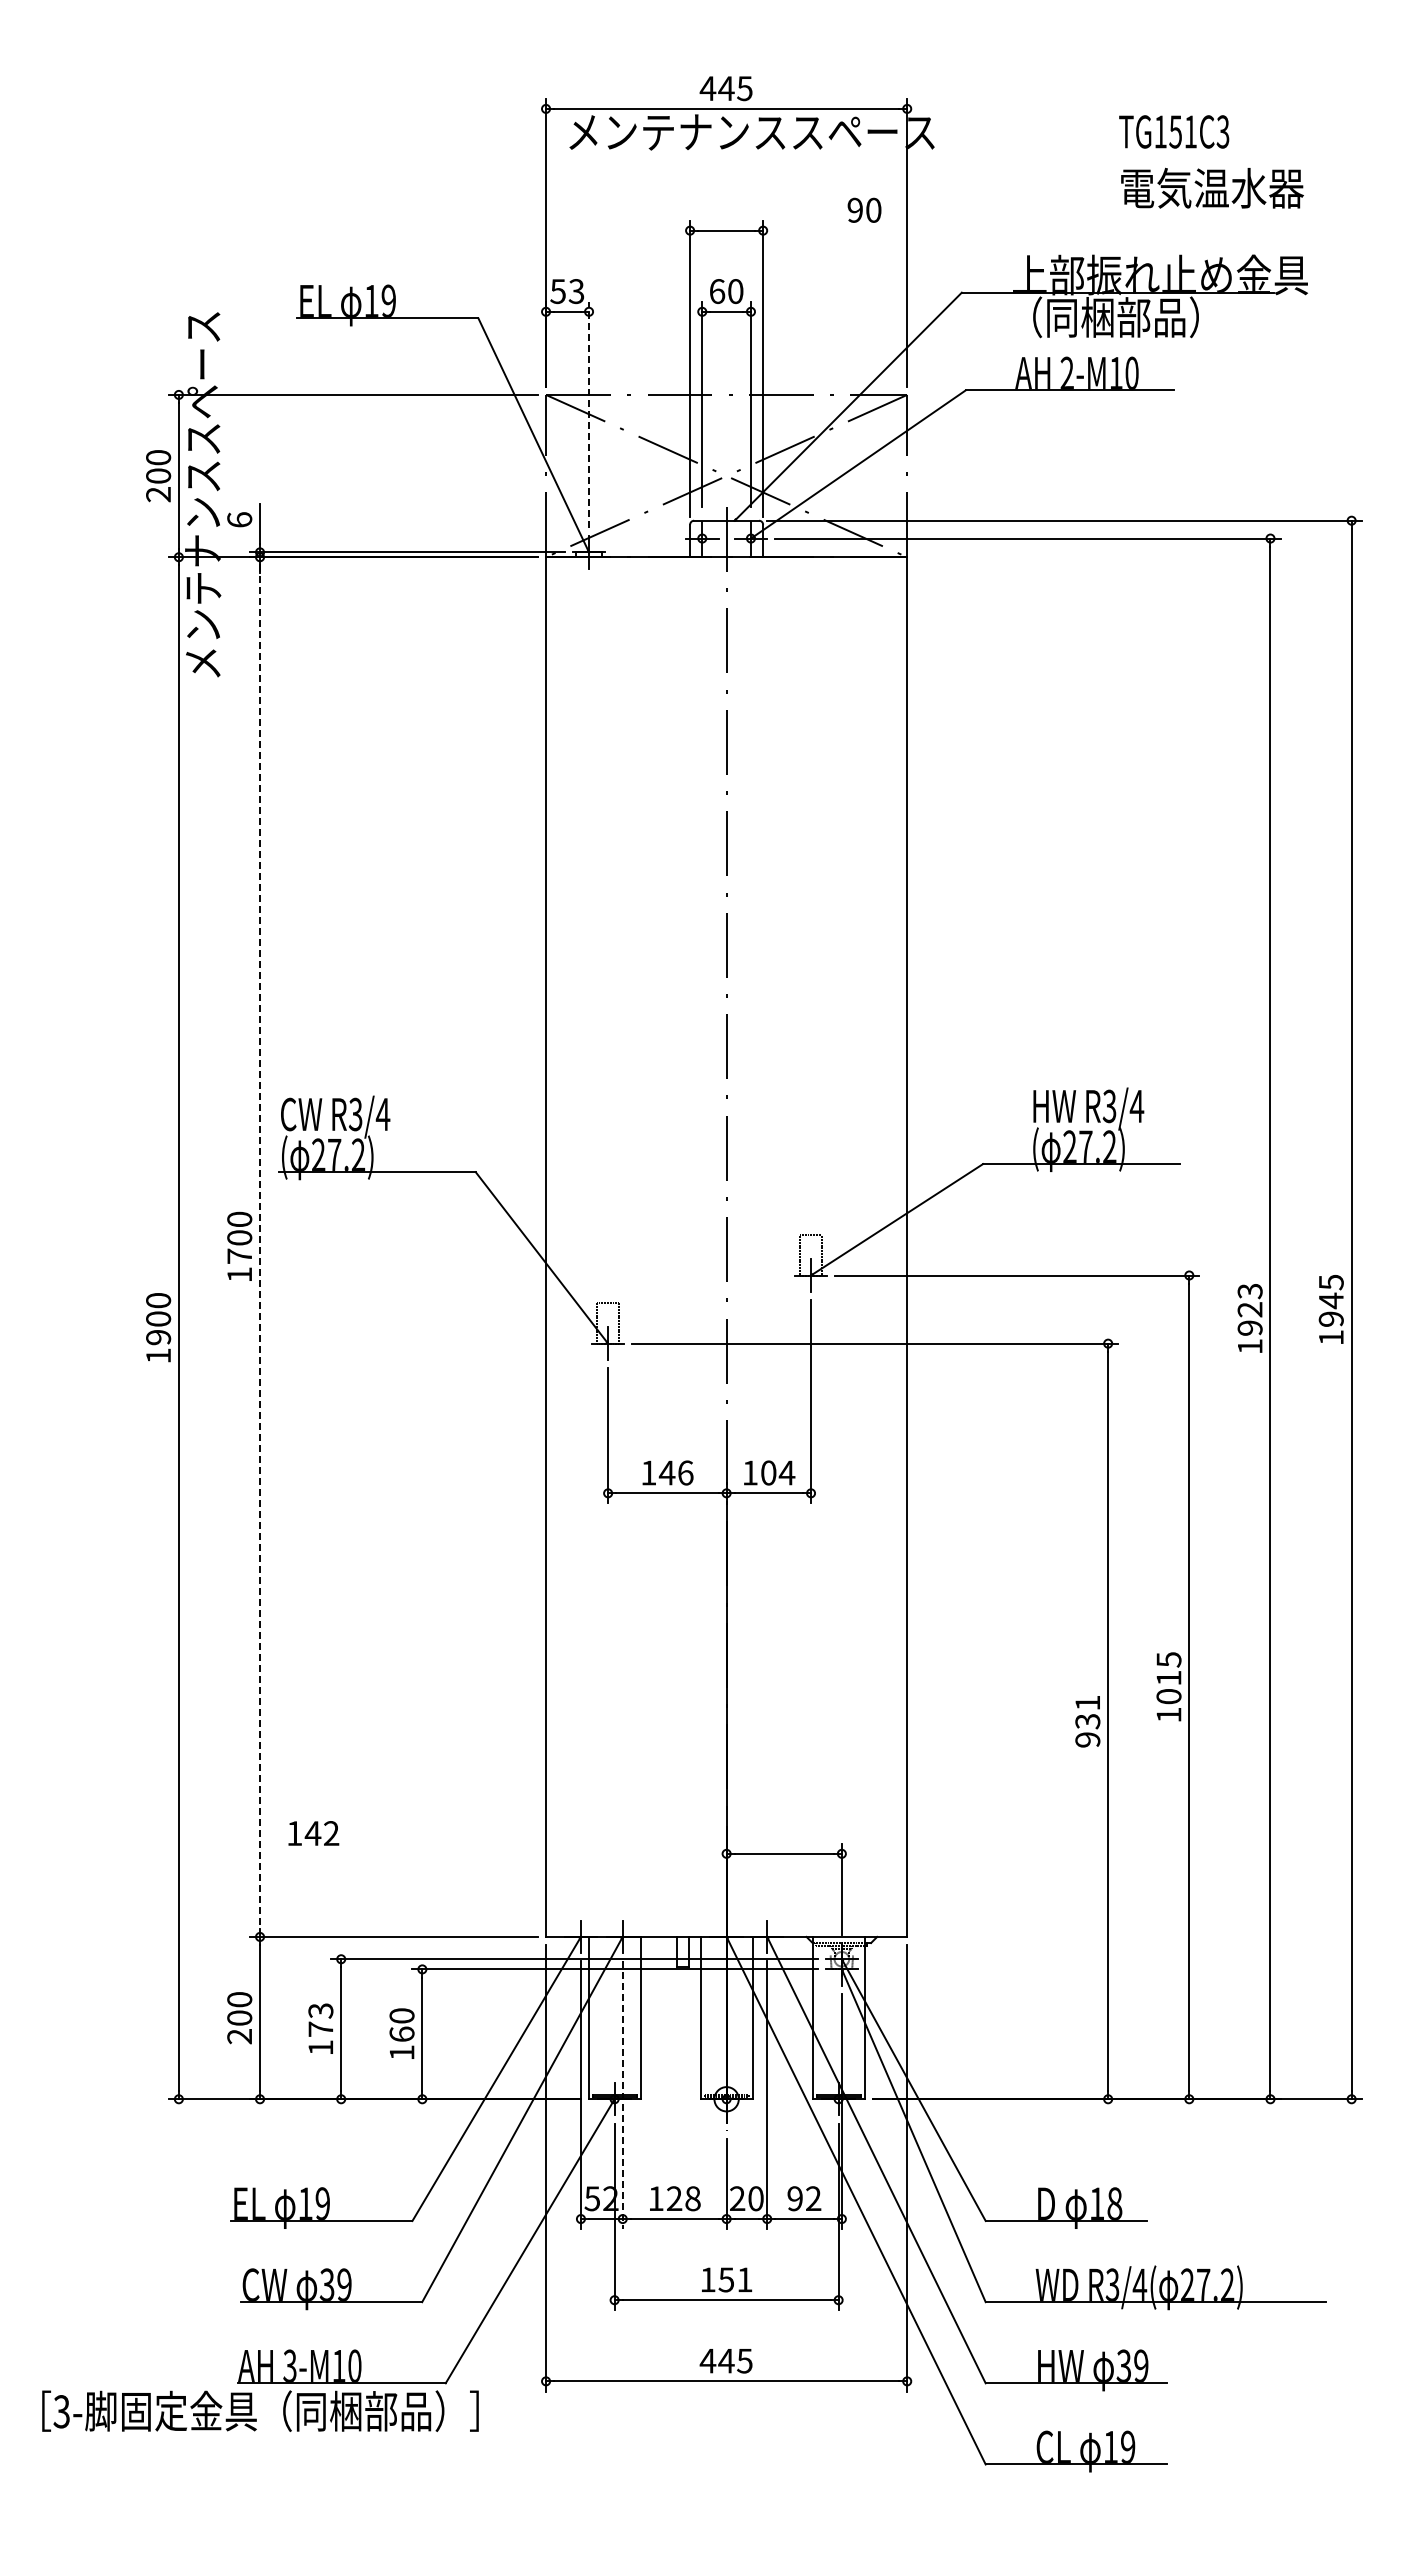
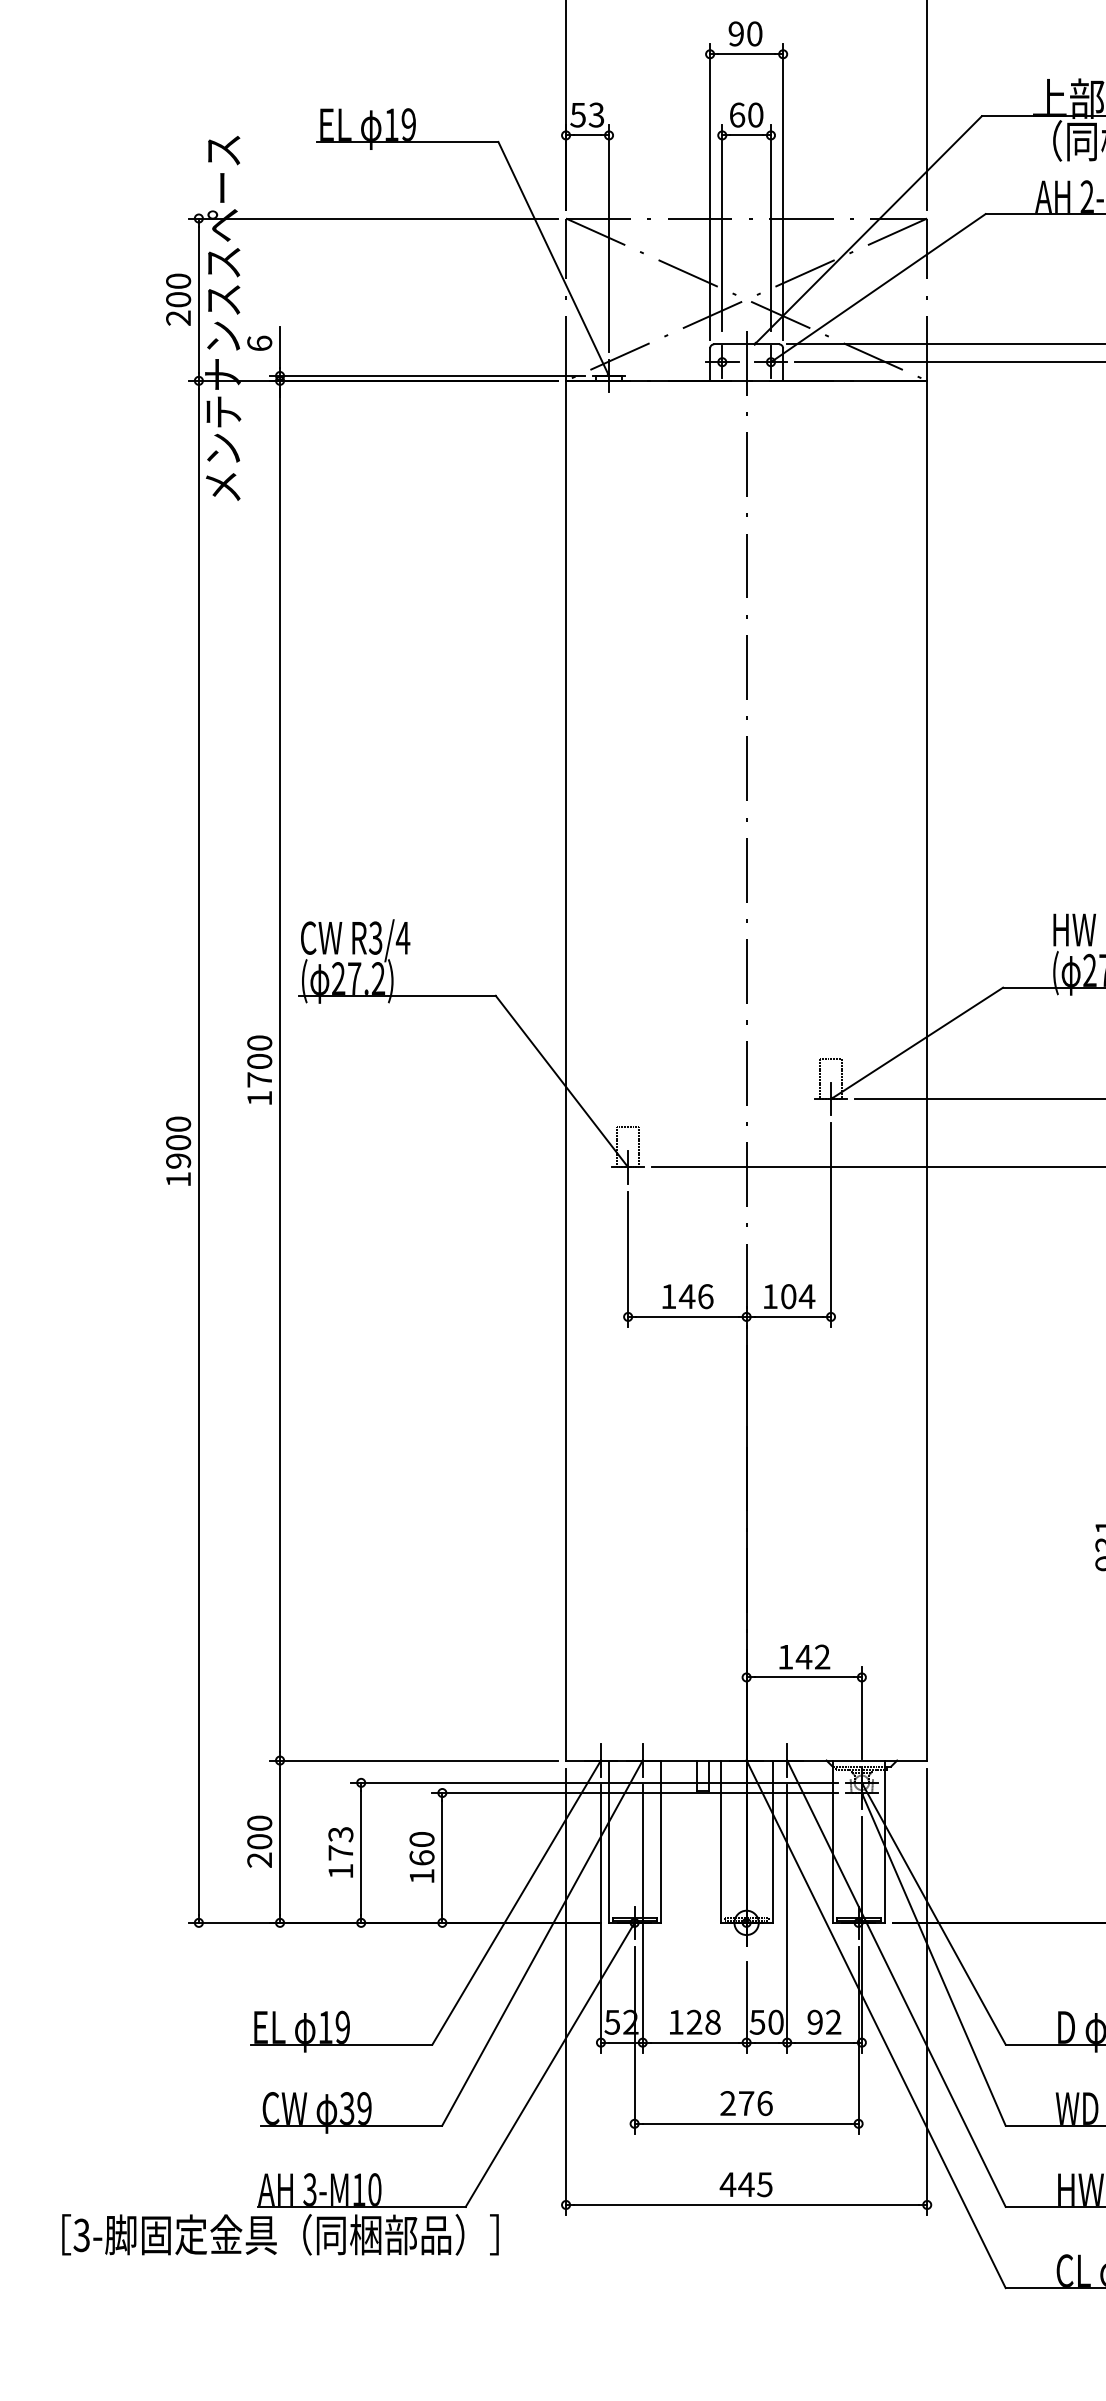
text: (864, 209) -> (745, 33), moved
line: (589, 414) -> (609, 238), dashed -> solid
line: (260, 1247) -> (280, 1071), dashed -> solid
text: (313, 1833) -> (804, 1657), moved
line: (622, 2095) -> (642, 1919), dashed -> solid
text: (737, 2198) -> (757, 2022), 20 -> 50
text: (726, 2279) -> (746, 2103), 151 -> 276

